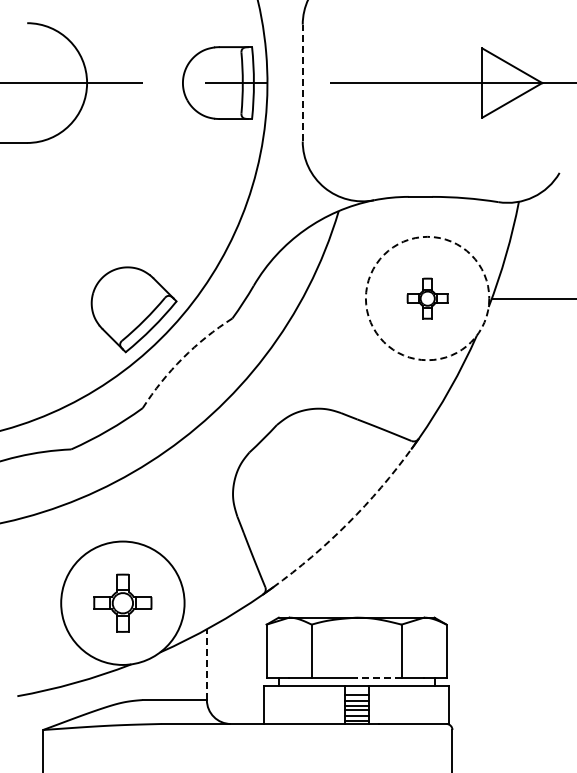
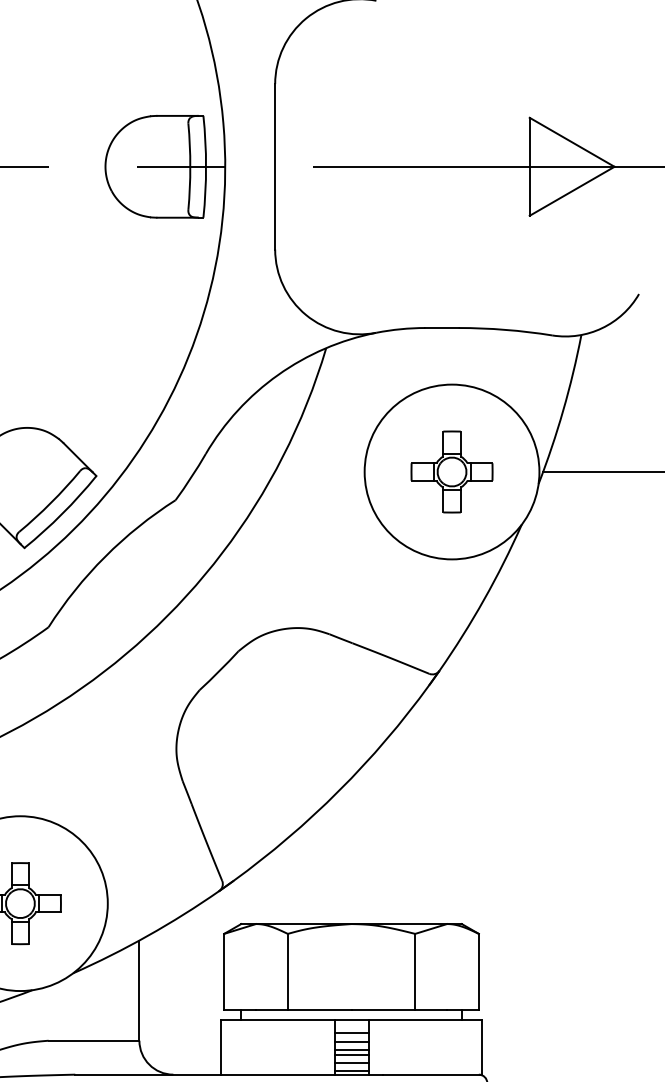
line: (302, 82) -> (274, 165), dashed -> solid
circle: (427, 298) -> (451, 471), dashed -> solid
part: (427, 298) -> (451, 471), size x1.43
arc: (182, 358) -> (104, 556), dashed -> solid
arc: (347, 523) -> (338, 790), dashed -> solid
line: (206, 664) -> (138, 990), dashed -> solid
line: (378, 678) -> (382, 1010), dashed -> solid

